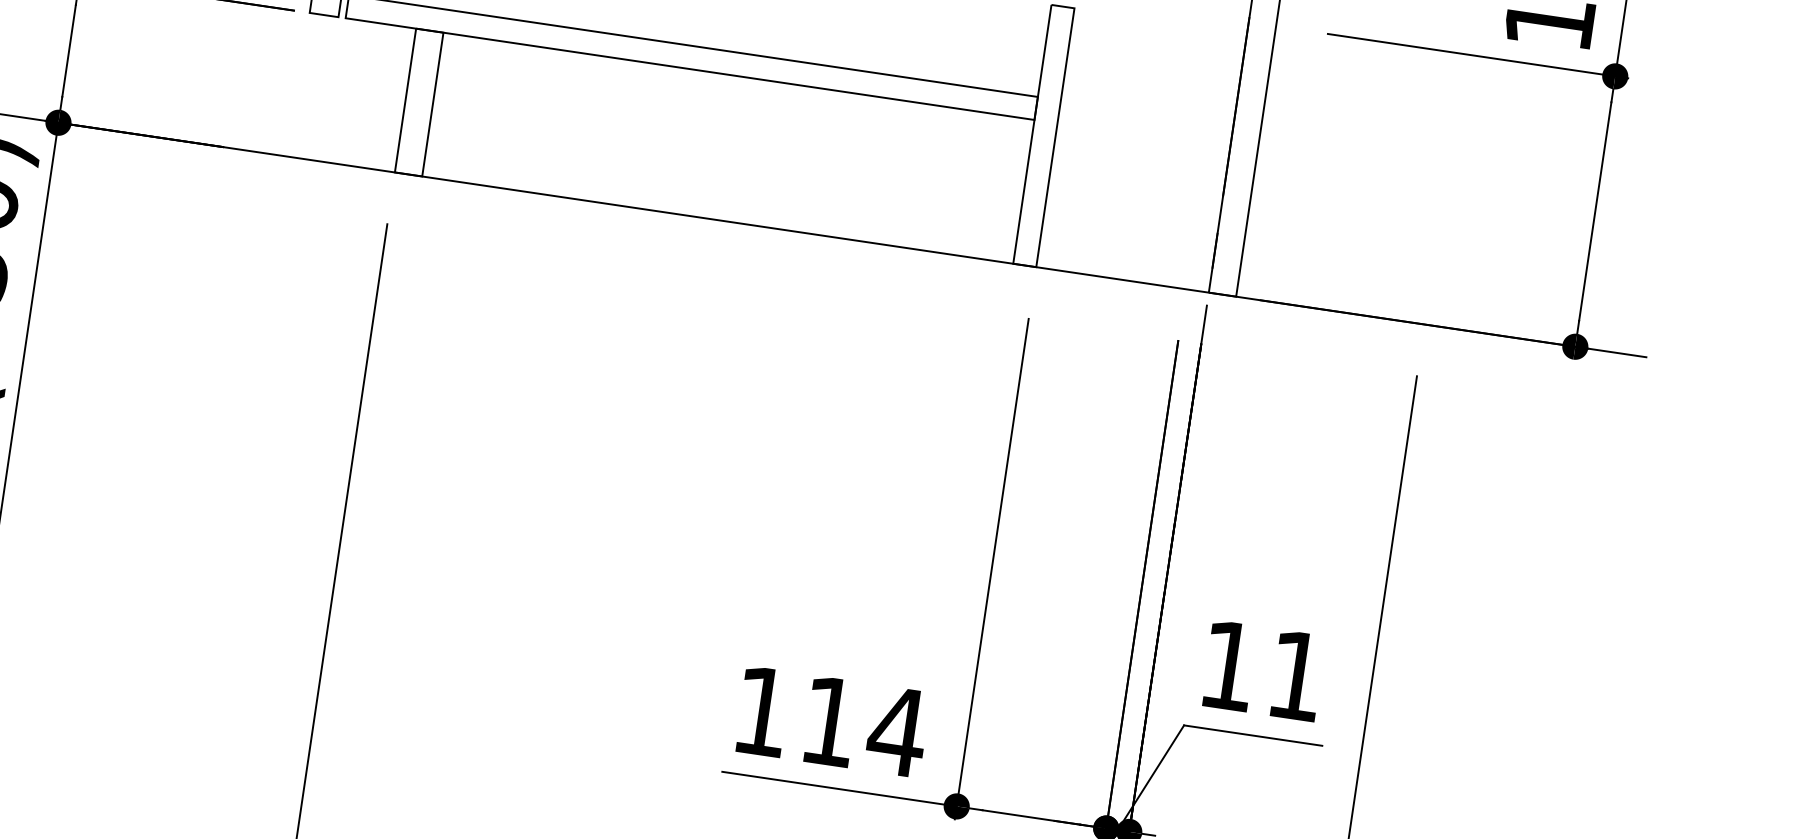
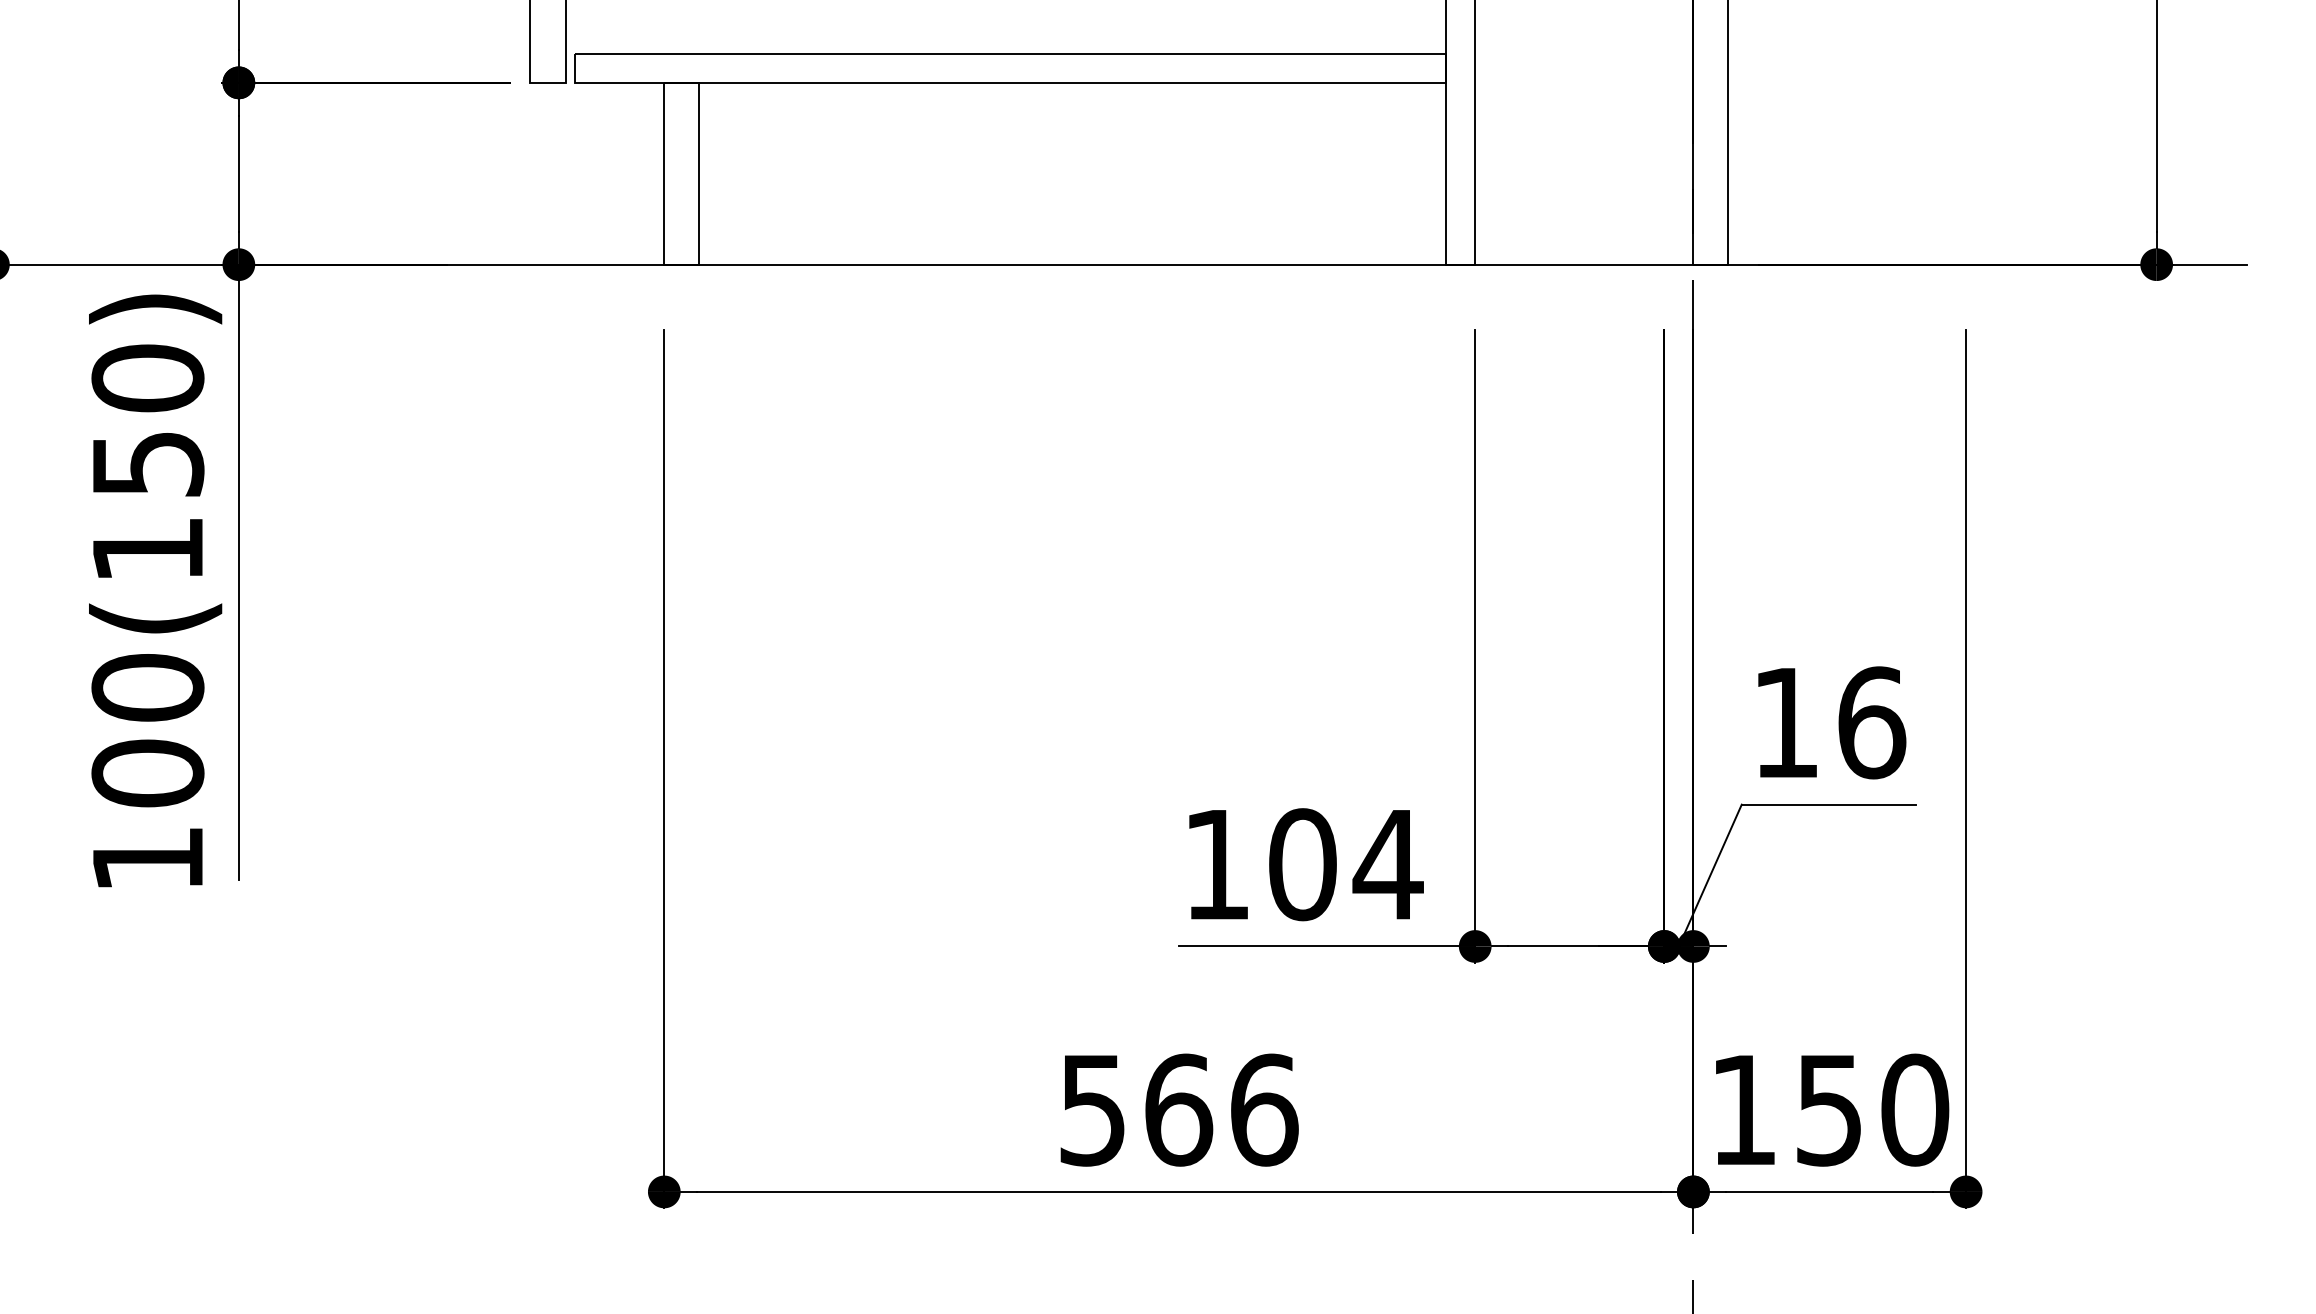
text: (1297, 675) -> (1872, 722), 11 -> 16
text: (829, 721) -> (1302, 864), 114 -> 104

